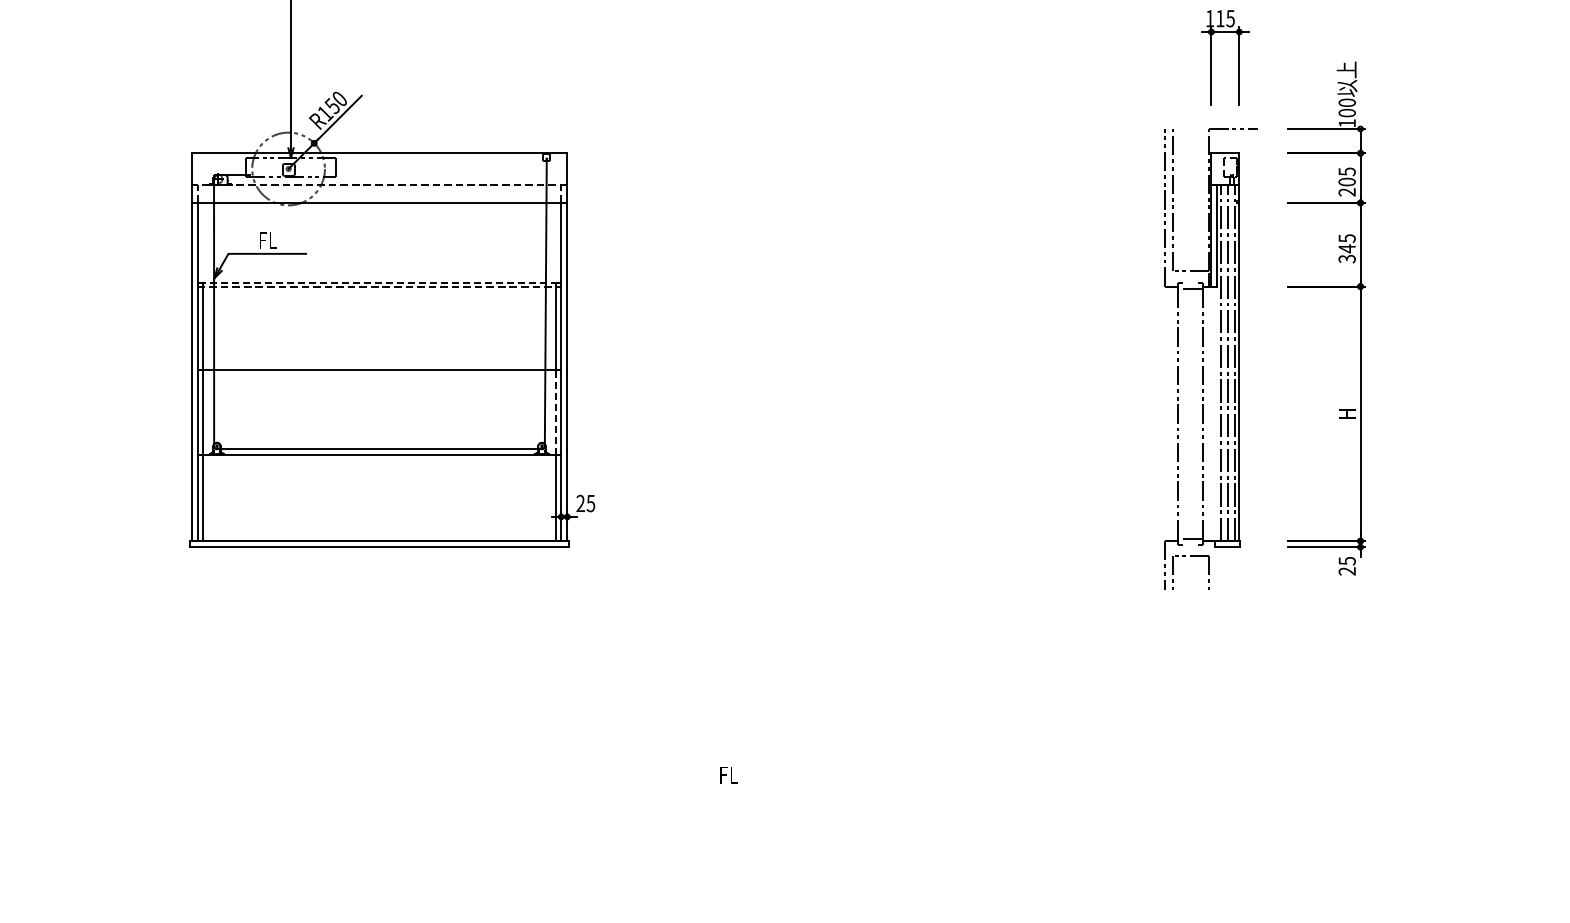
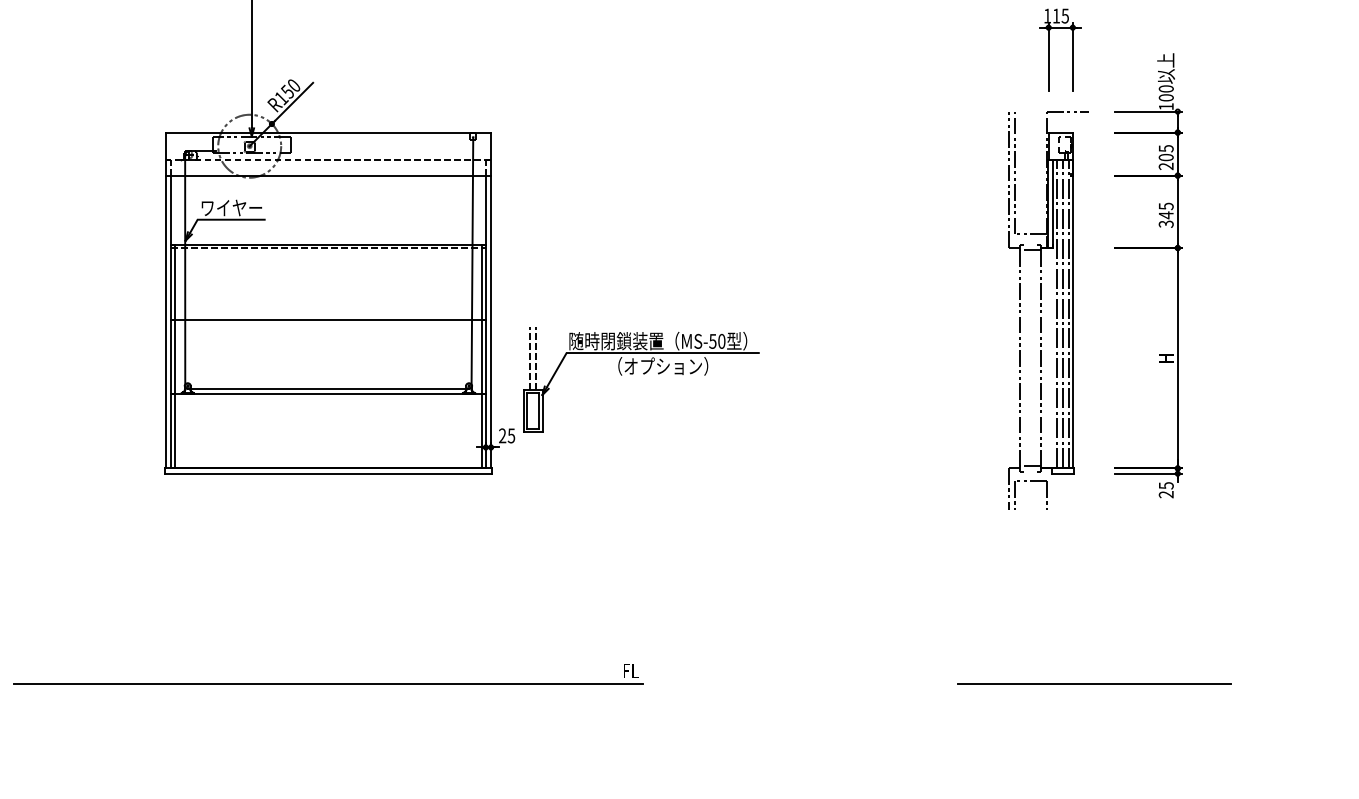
text: (267, 239) -> (231, 207), FL -> ワイヤー
line: (379, 282) -> (328, 244), dashed -> solid
line: (556, 412) -> (481, 357), dashed -> solid
part: (743, 432) -> (643, 374), added
line: (379, 789) -> (328, 683), added
line: (1263, 789) -> (1093, 683), added

